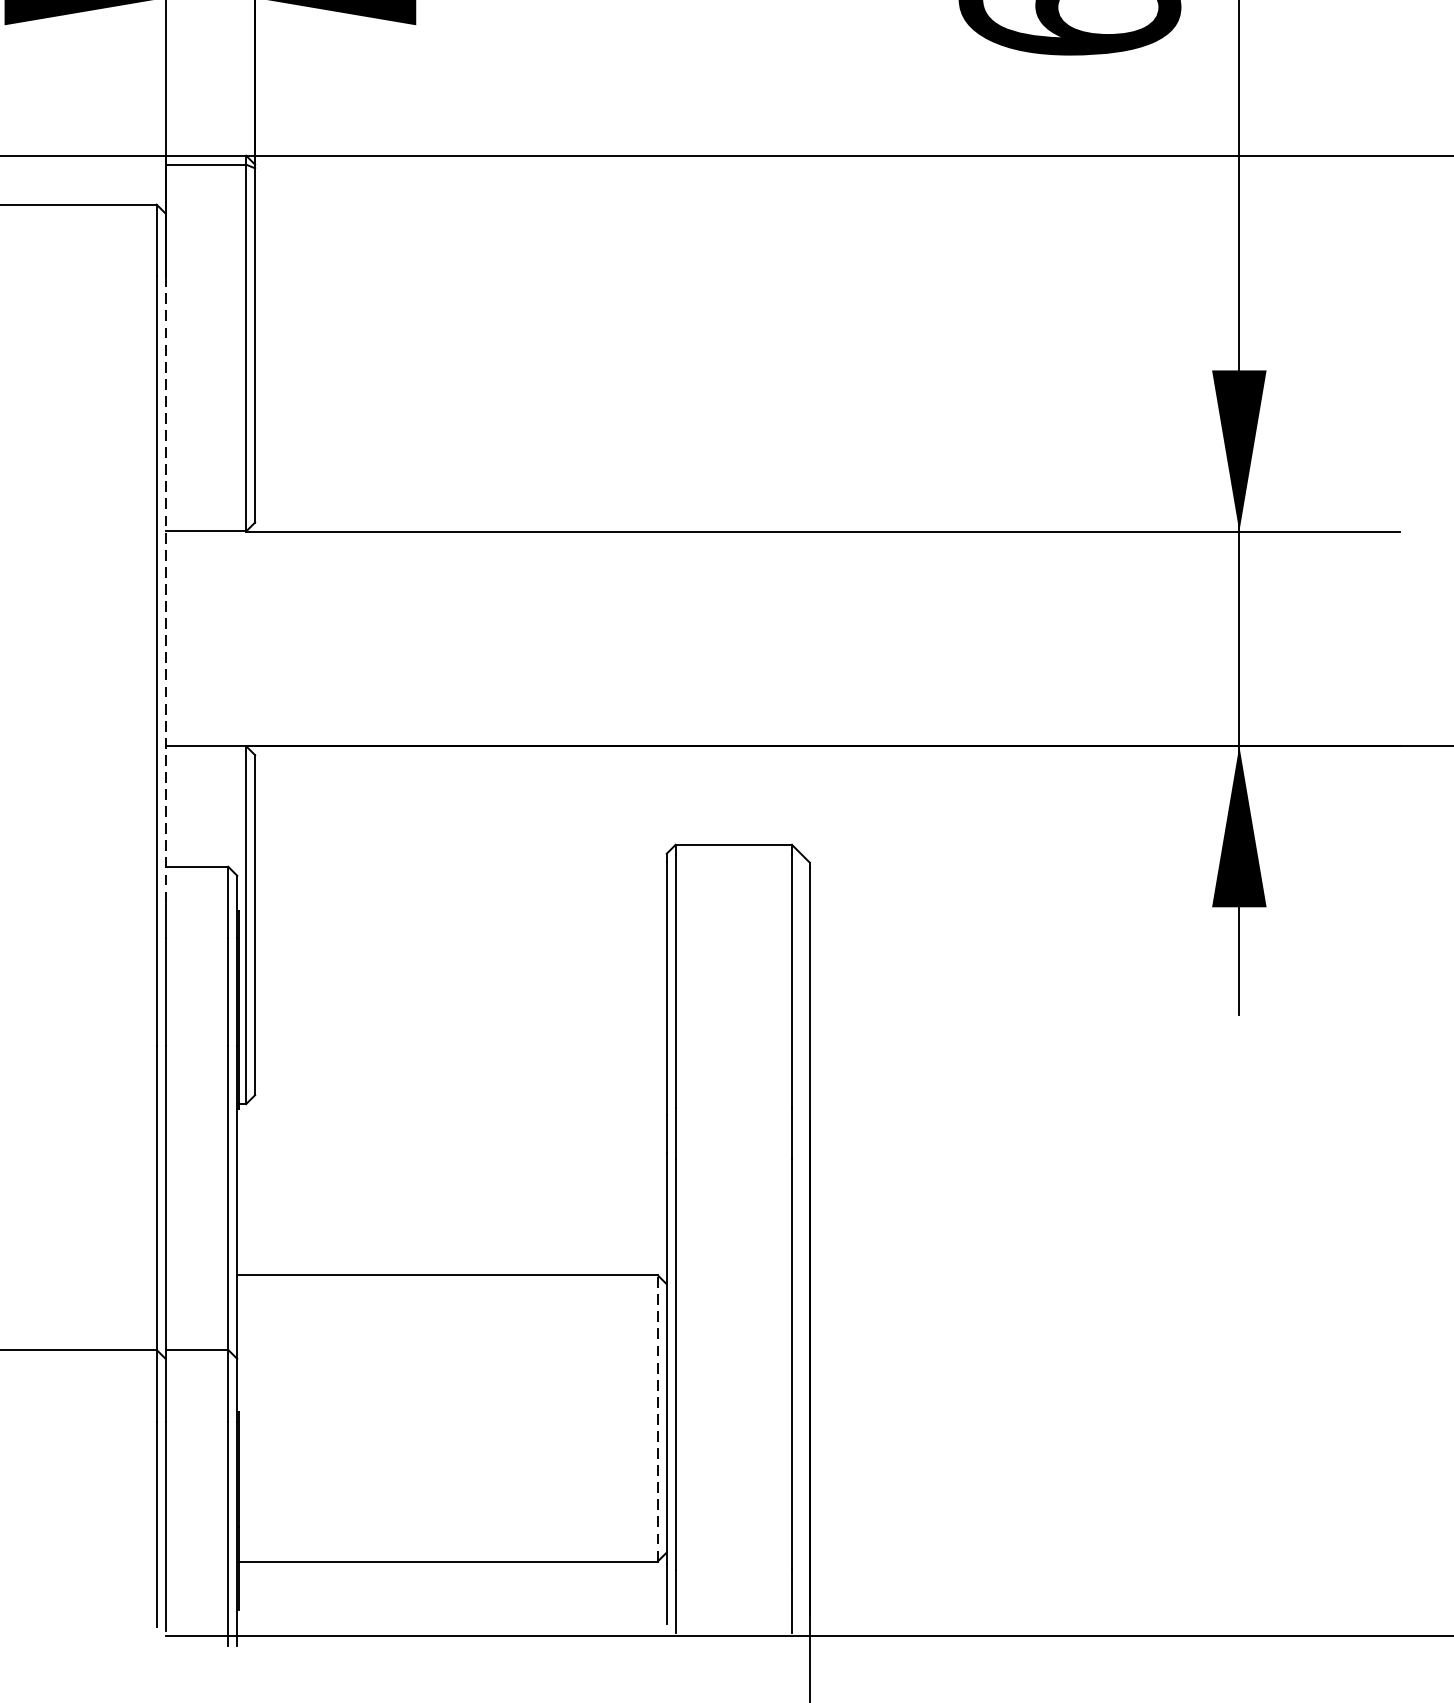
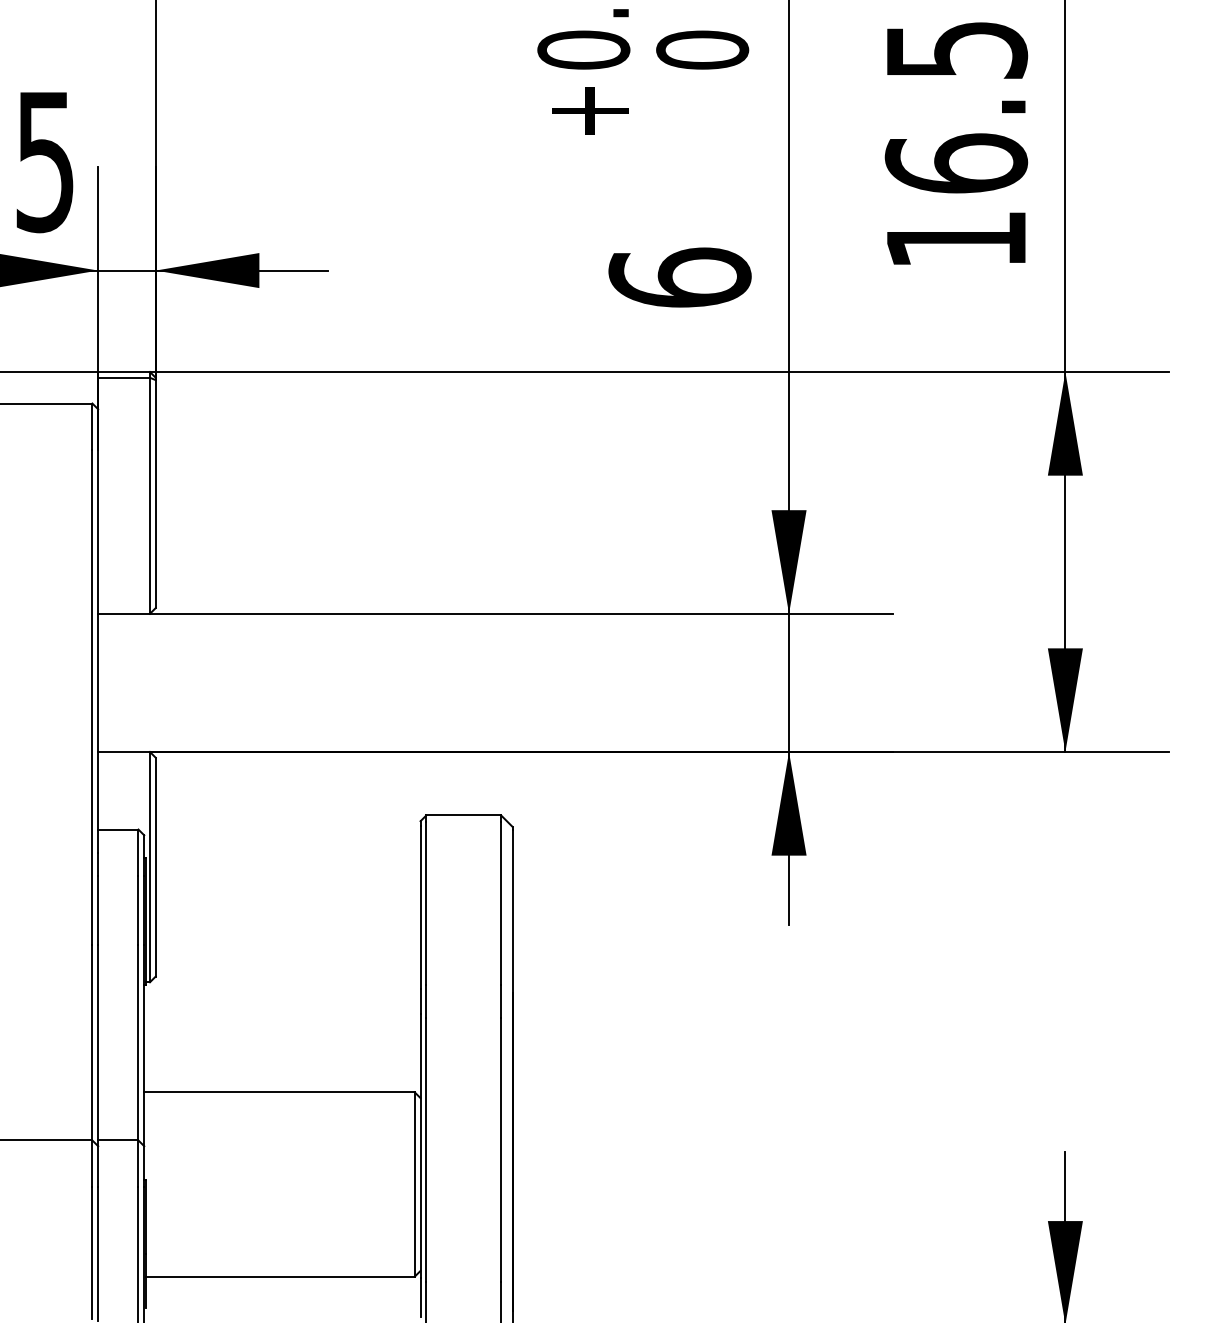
line: (166, 590) -> (98, 651), dashed -> solid
line: (657, 1418) -> (414, 1184), dashed -> solid

